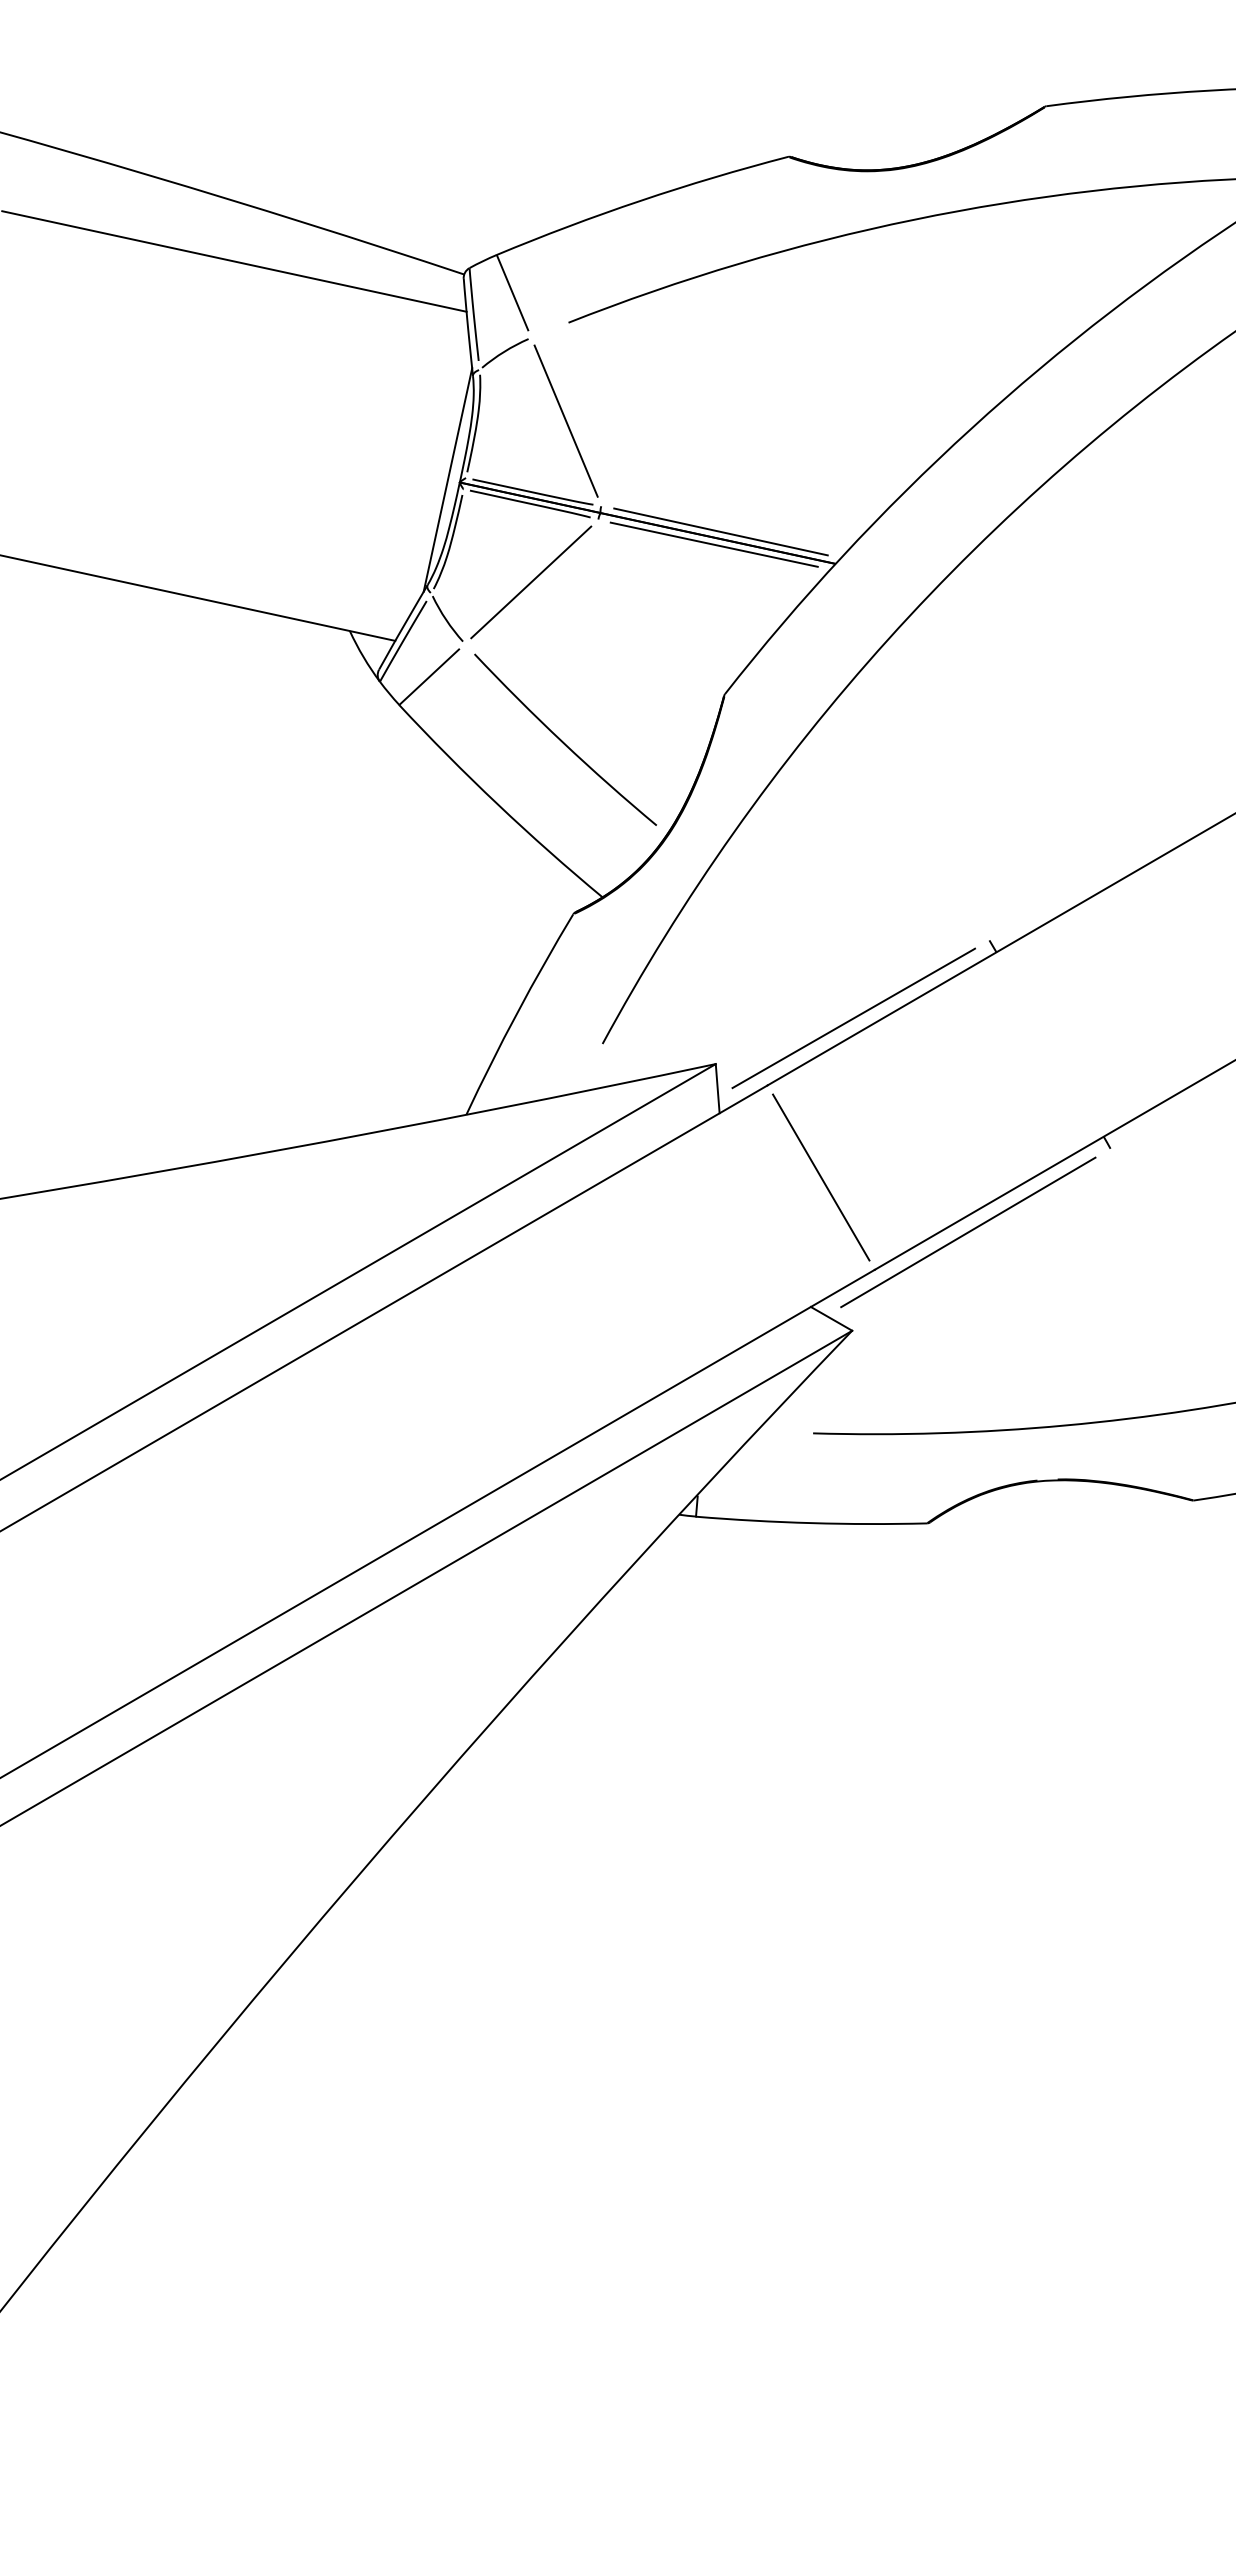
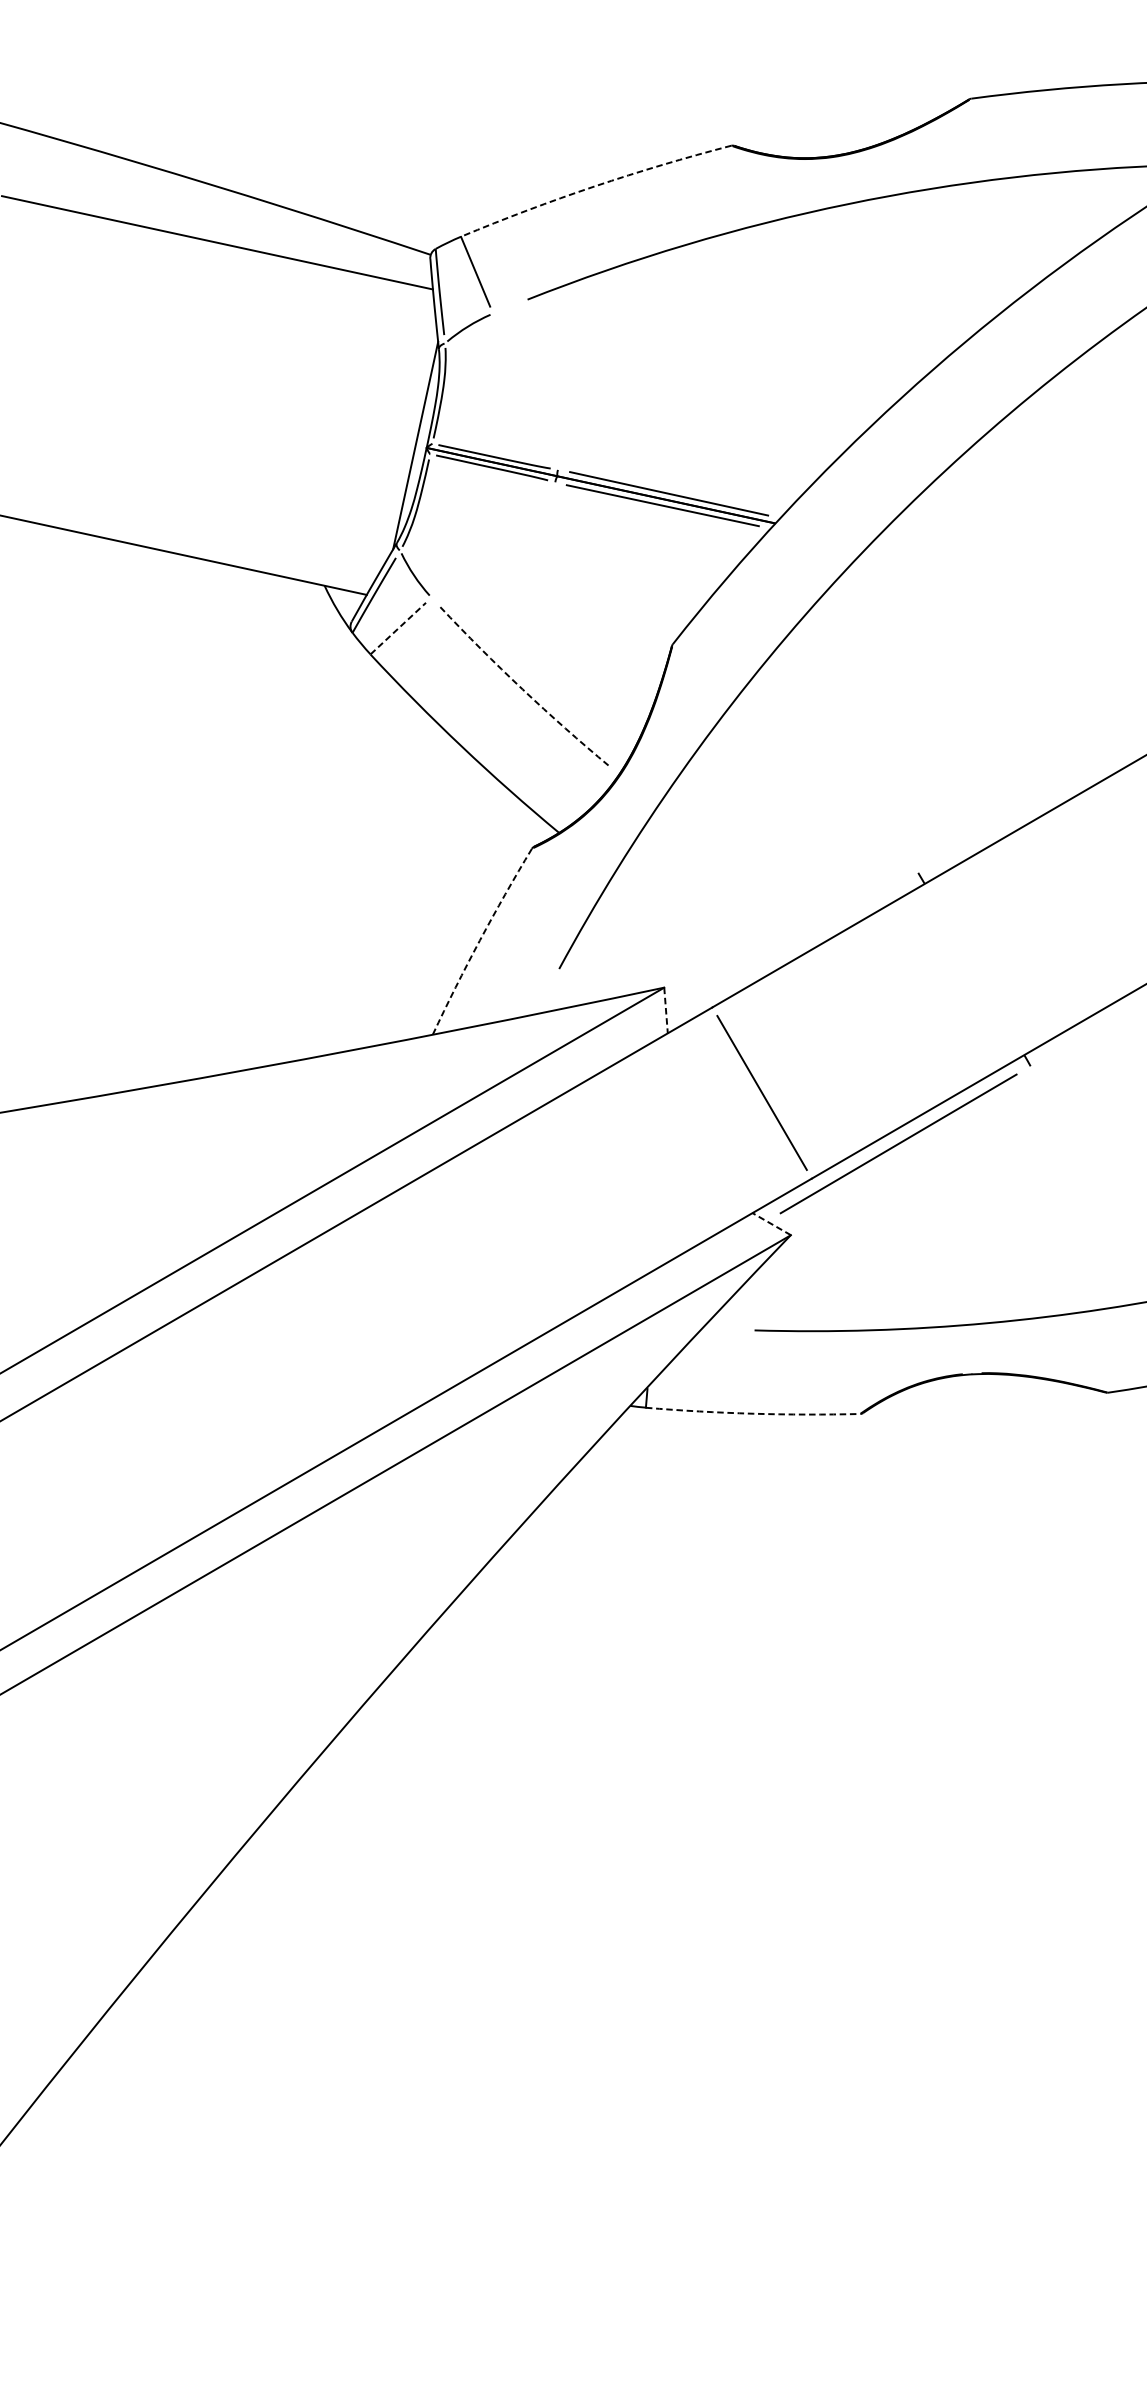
arc: (640, 200) -> (594, 186), solid -> dashed
line: (565, 420) -> (524, 390), removed
line: (531, 582) -> (493, 540), removed
line: (429, 677) -> (398, 628), solid -> dashed
arc: (563, 742) -> (522, 689), solid -> dashed
arc: (517, 1013) -> (480, 940), solid -> dashed
line: (853, 1018) -> (792, 945), removed
line: (717, 1088) -> (665, 1010), solid -> dashed
line: (831, 1318) -> (771, 1223), solid -> dashed
arc: (811, 1523) -> (753, 1414), solid -> dashed

